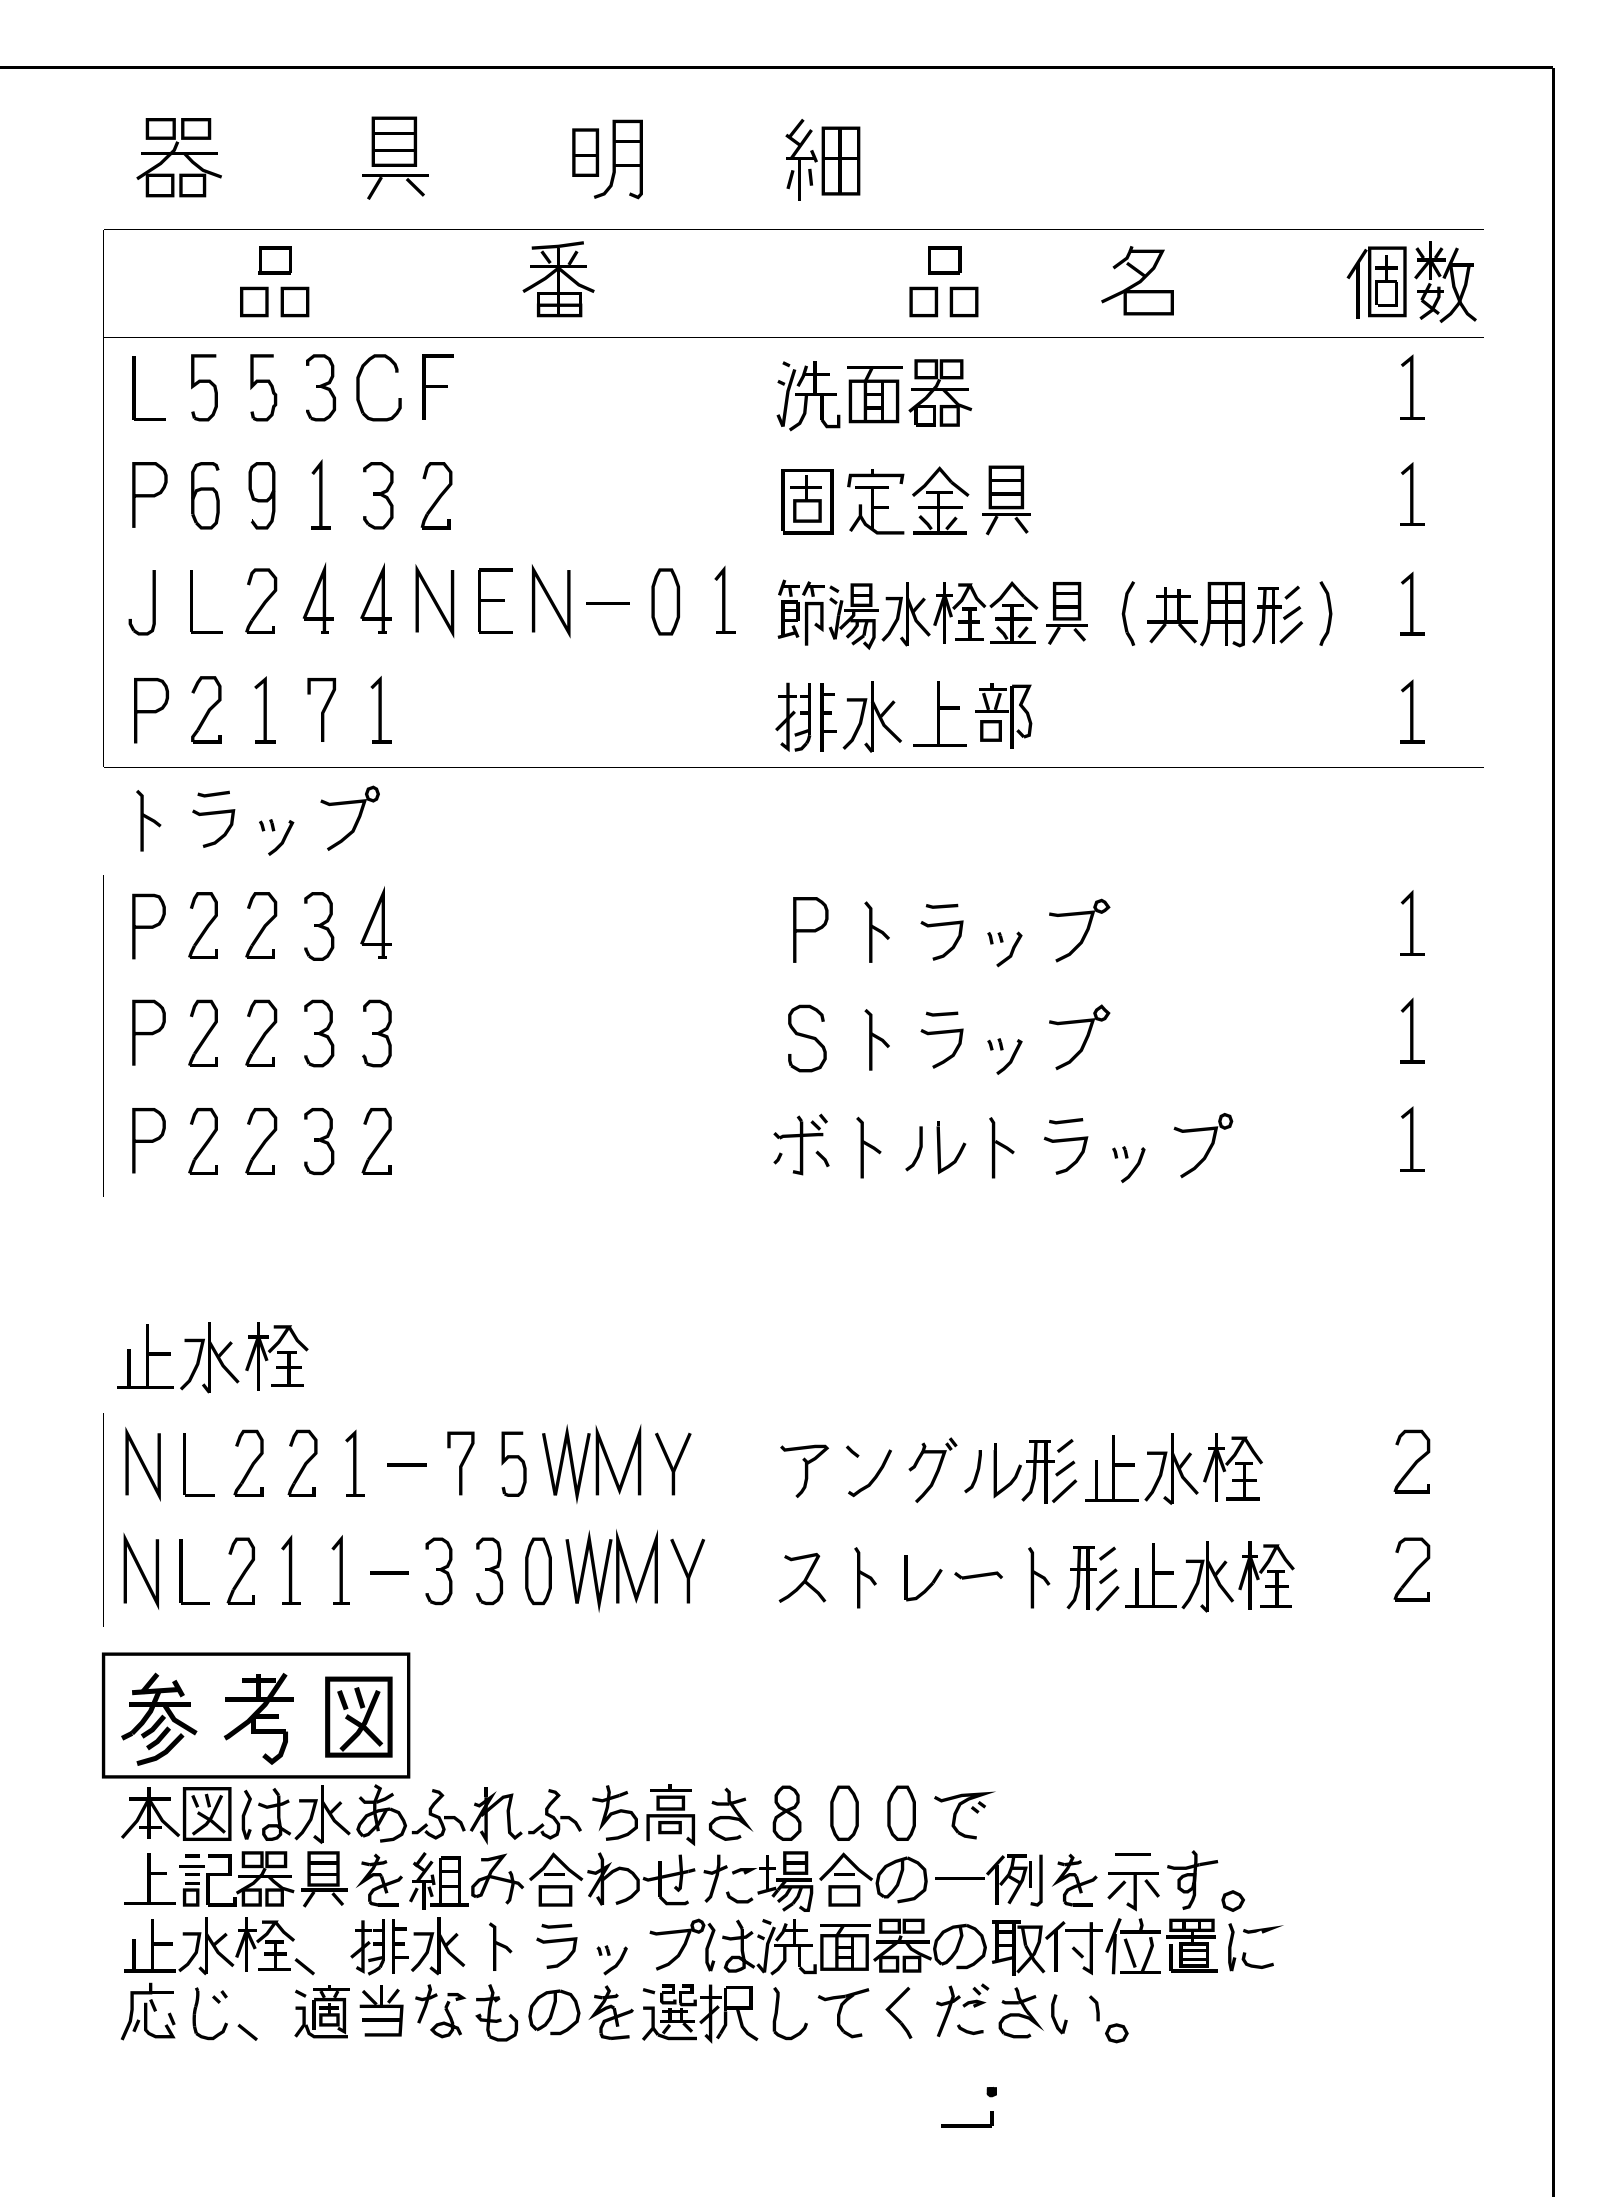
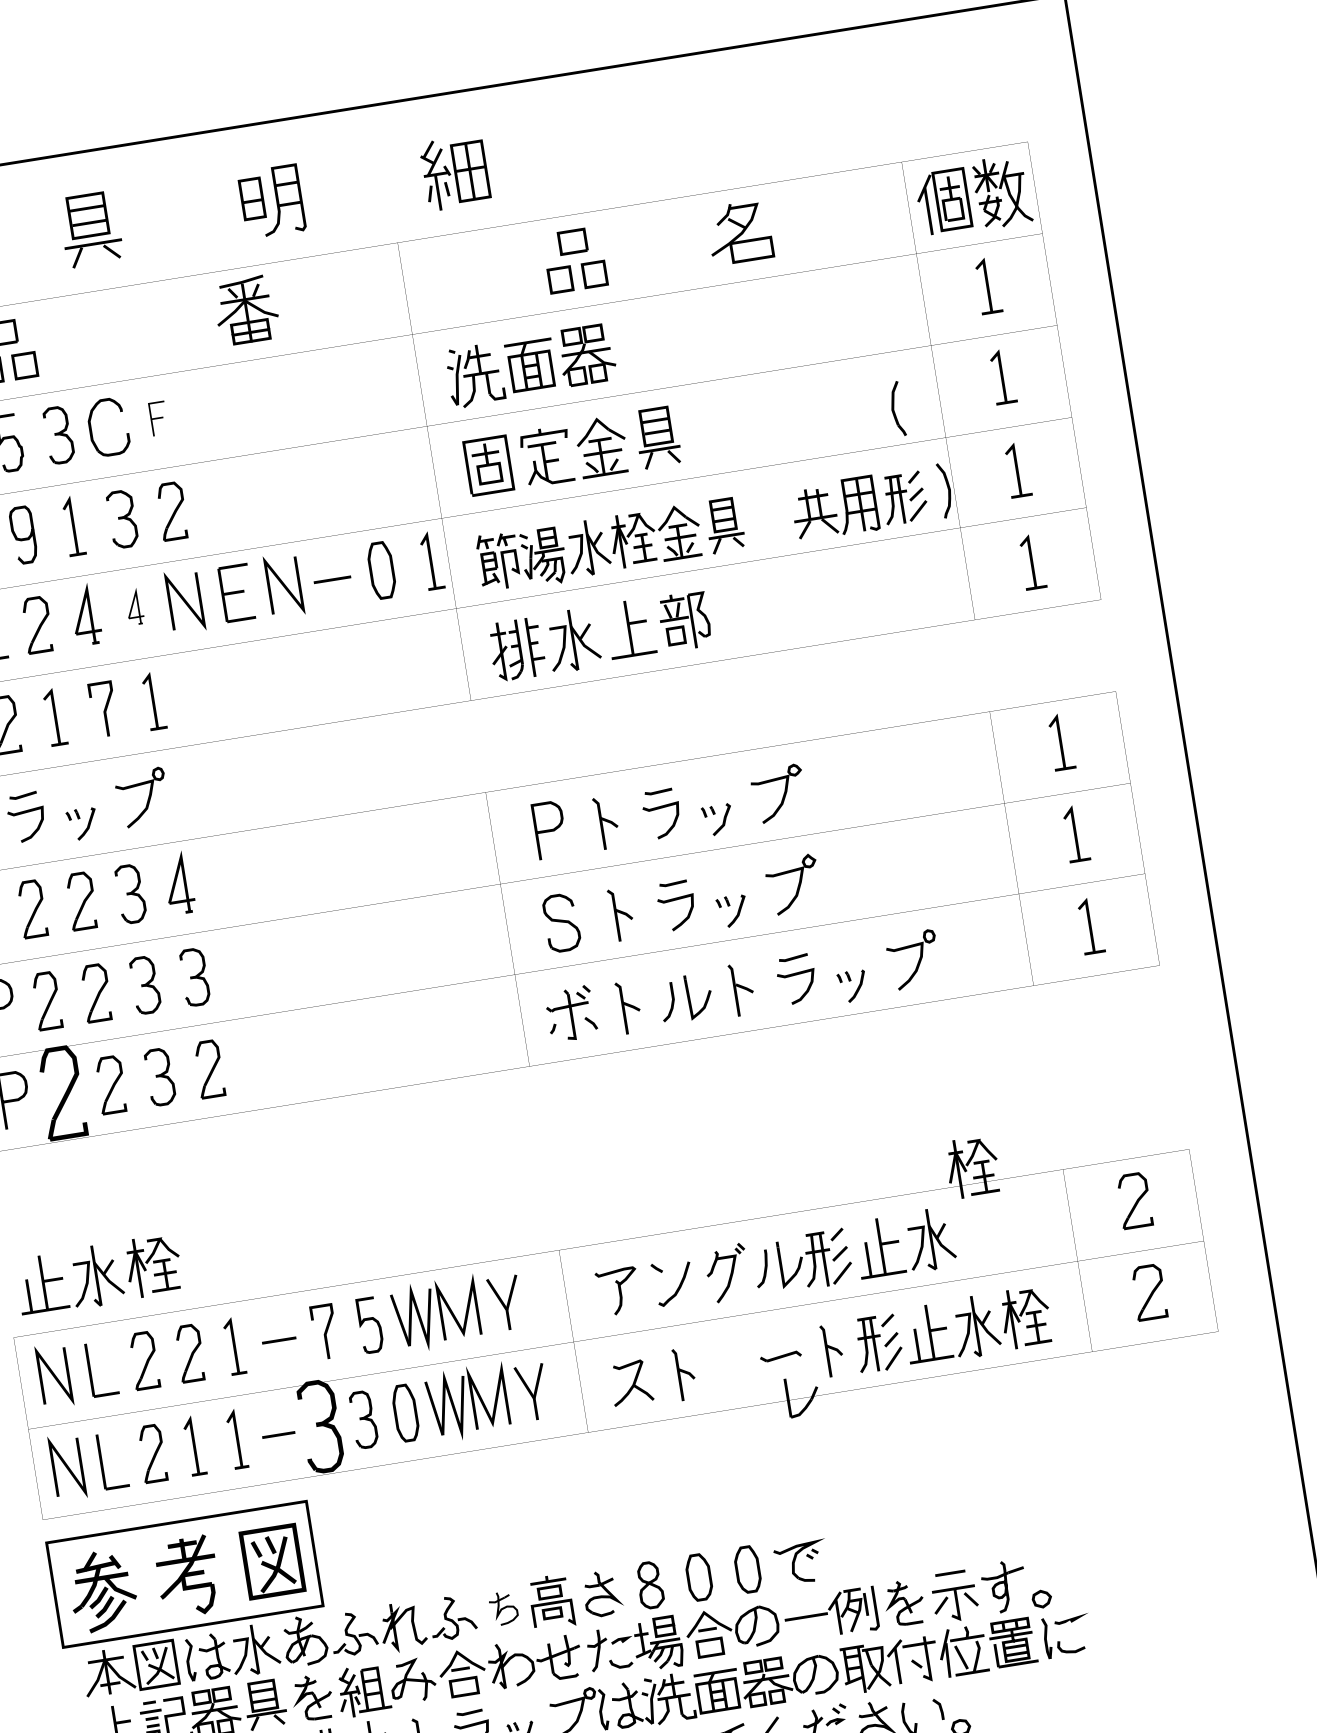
part: (437, 386) -> (158, 418), size x0.6
part: (375, 597) -> (134, 606), size x0.6
part: (1128, 613) -> (897, 408), moved
part: (202, 1141) -> (60, 1093), size x1.6
part: (1232, 1467) -> (972, 1167), moved
part: (438, 1571) -> (320, 1426), size x1.6
part: (929, 1584) -> (808, 1401), moved
part: (614, 1812) -> (503, 1608), size x0.7

